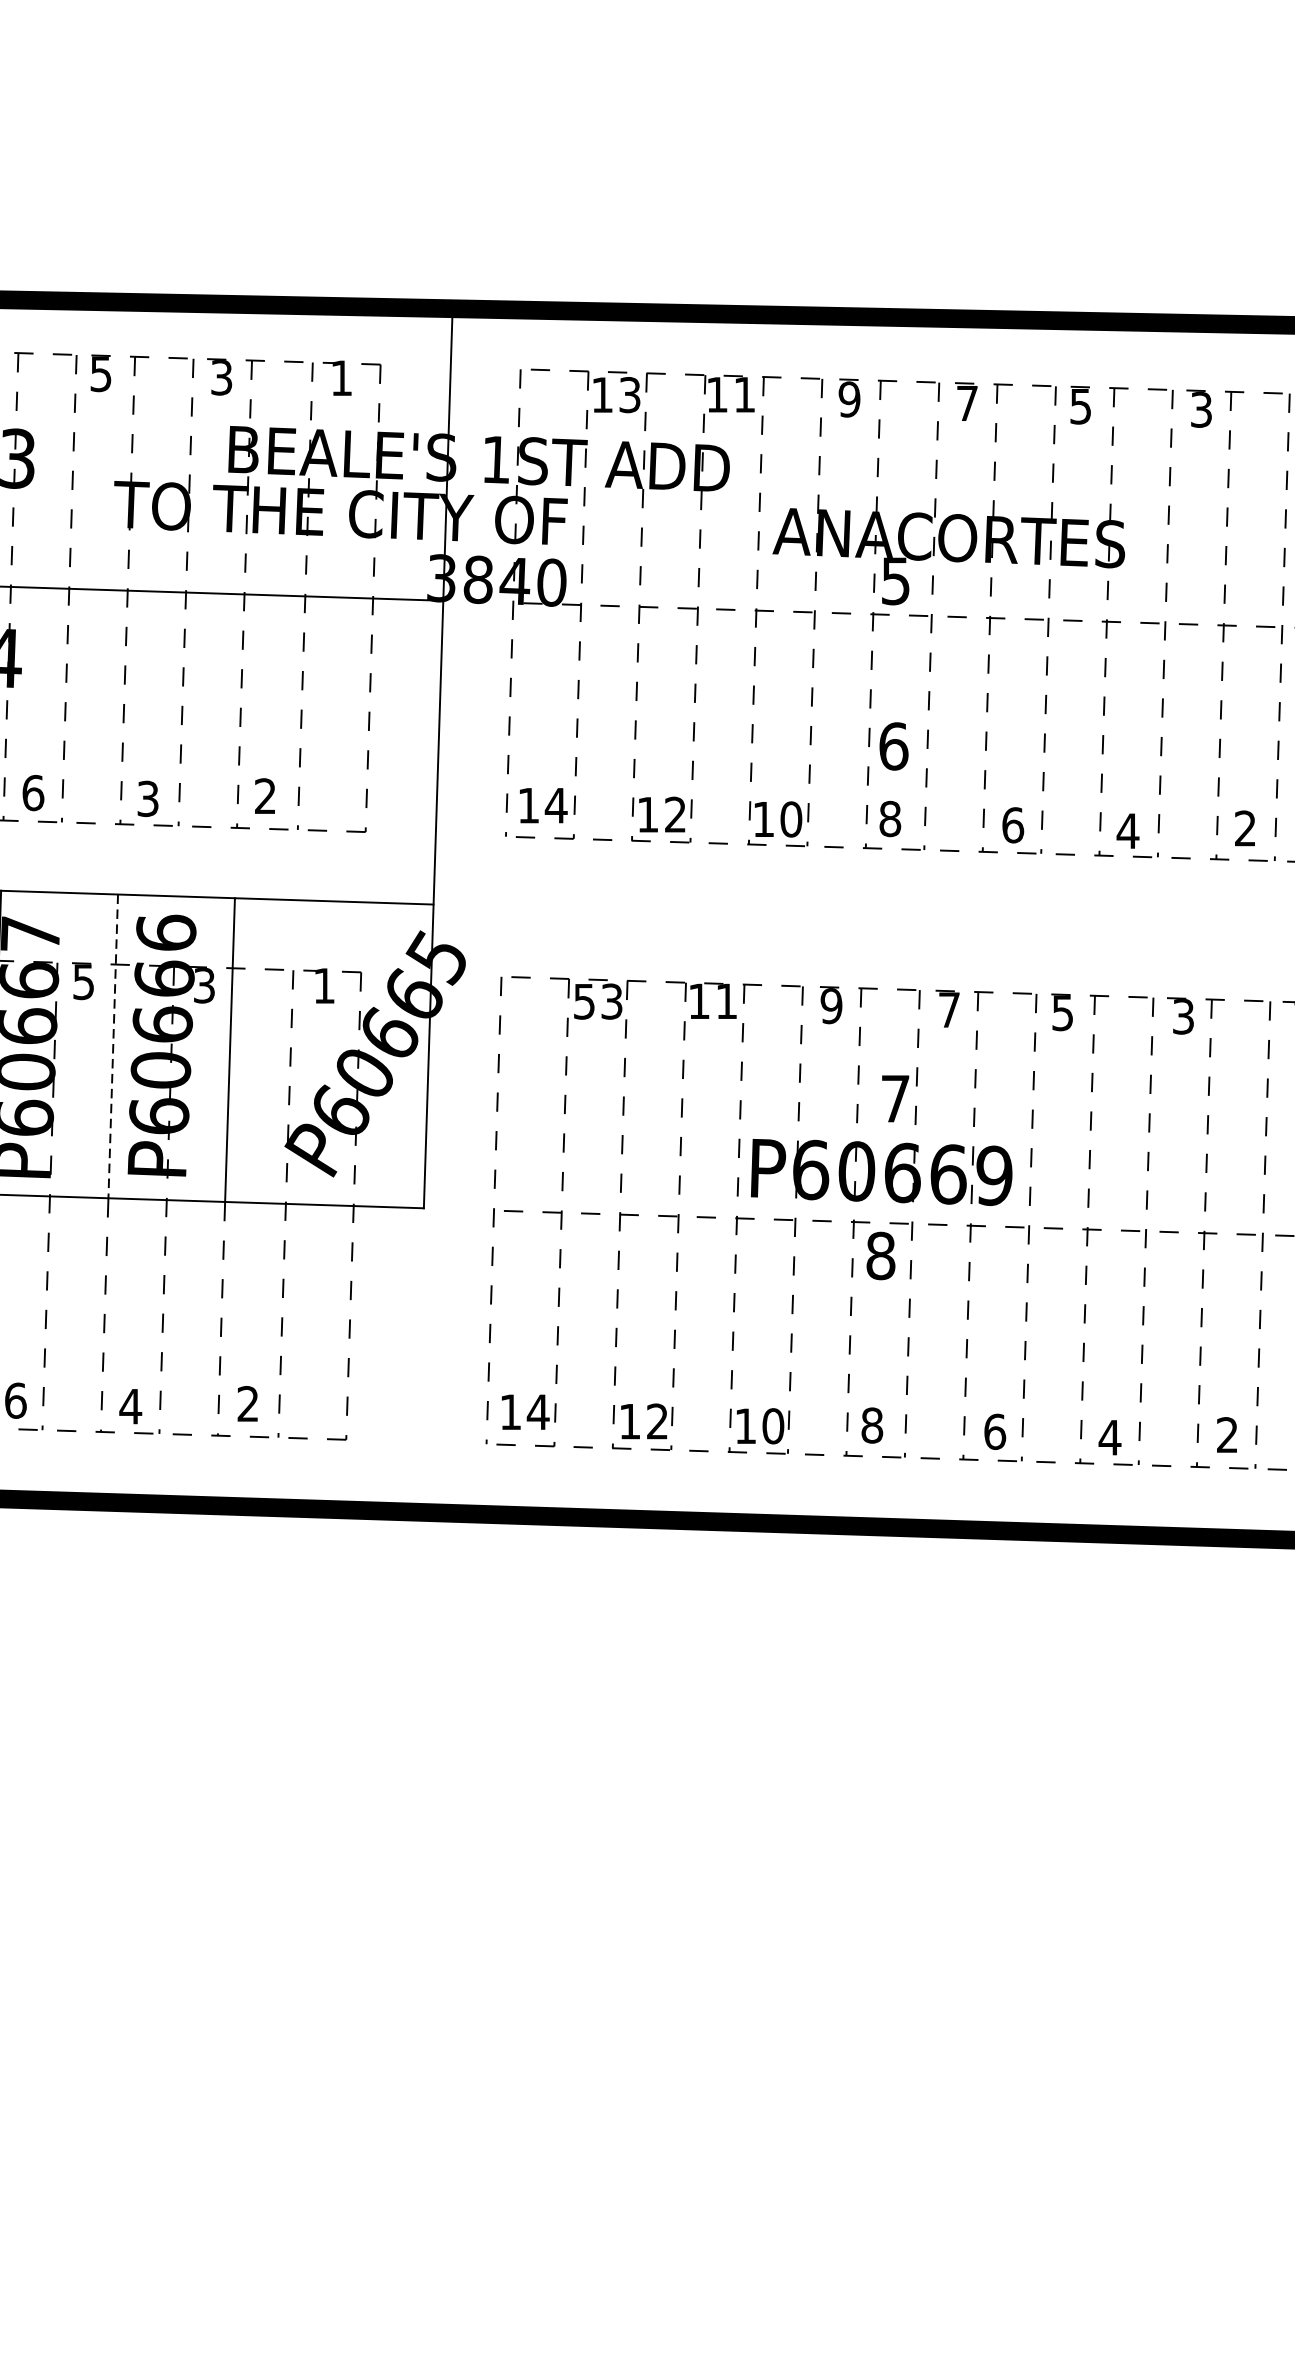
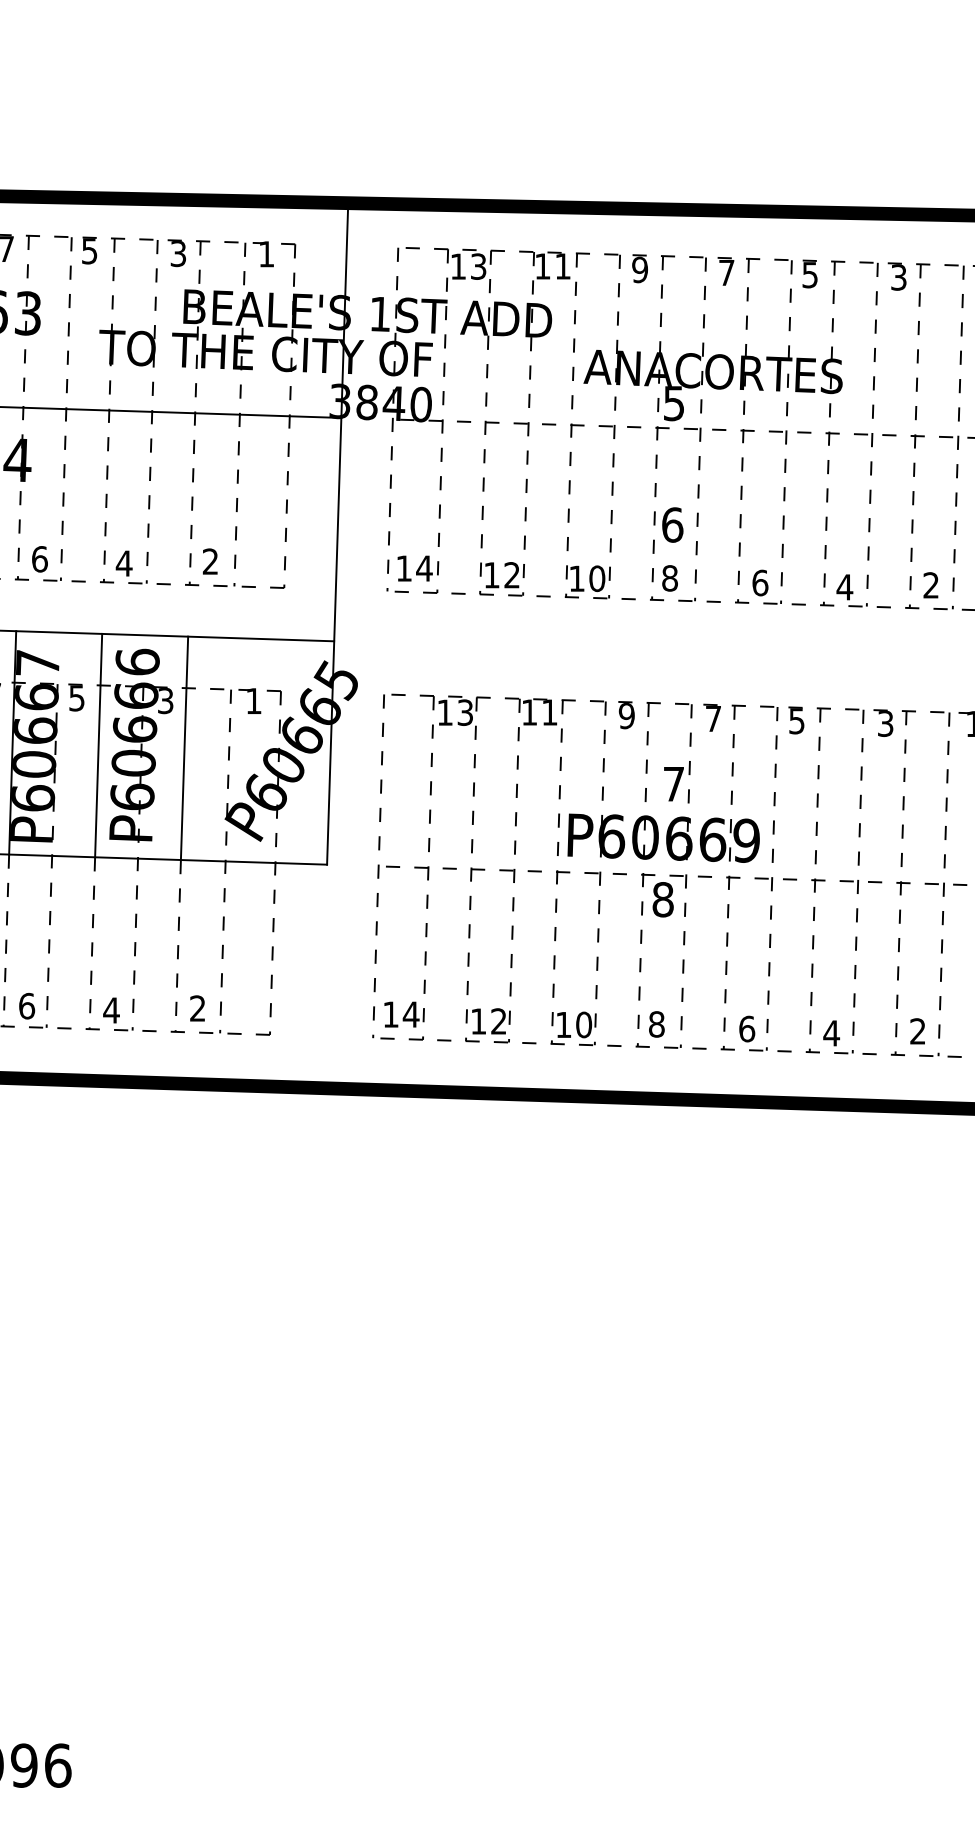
text: (147, 798) -> (123, 563), 3 -> 4
text: (583, 1001) -> (444, 712), 53 -> 13
line: (113, 1046) -> (98, 745), dashed -> solid

